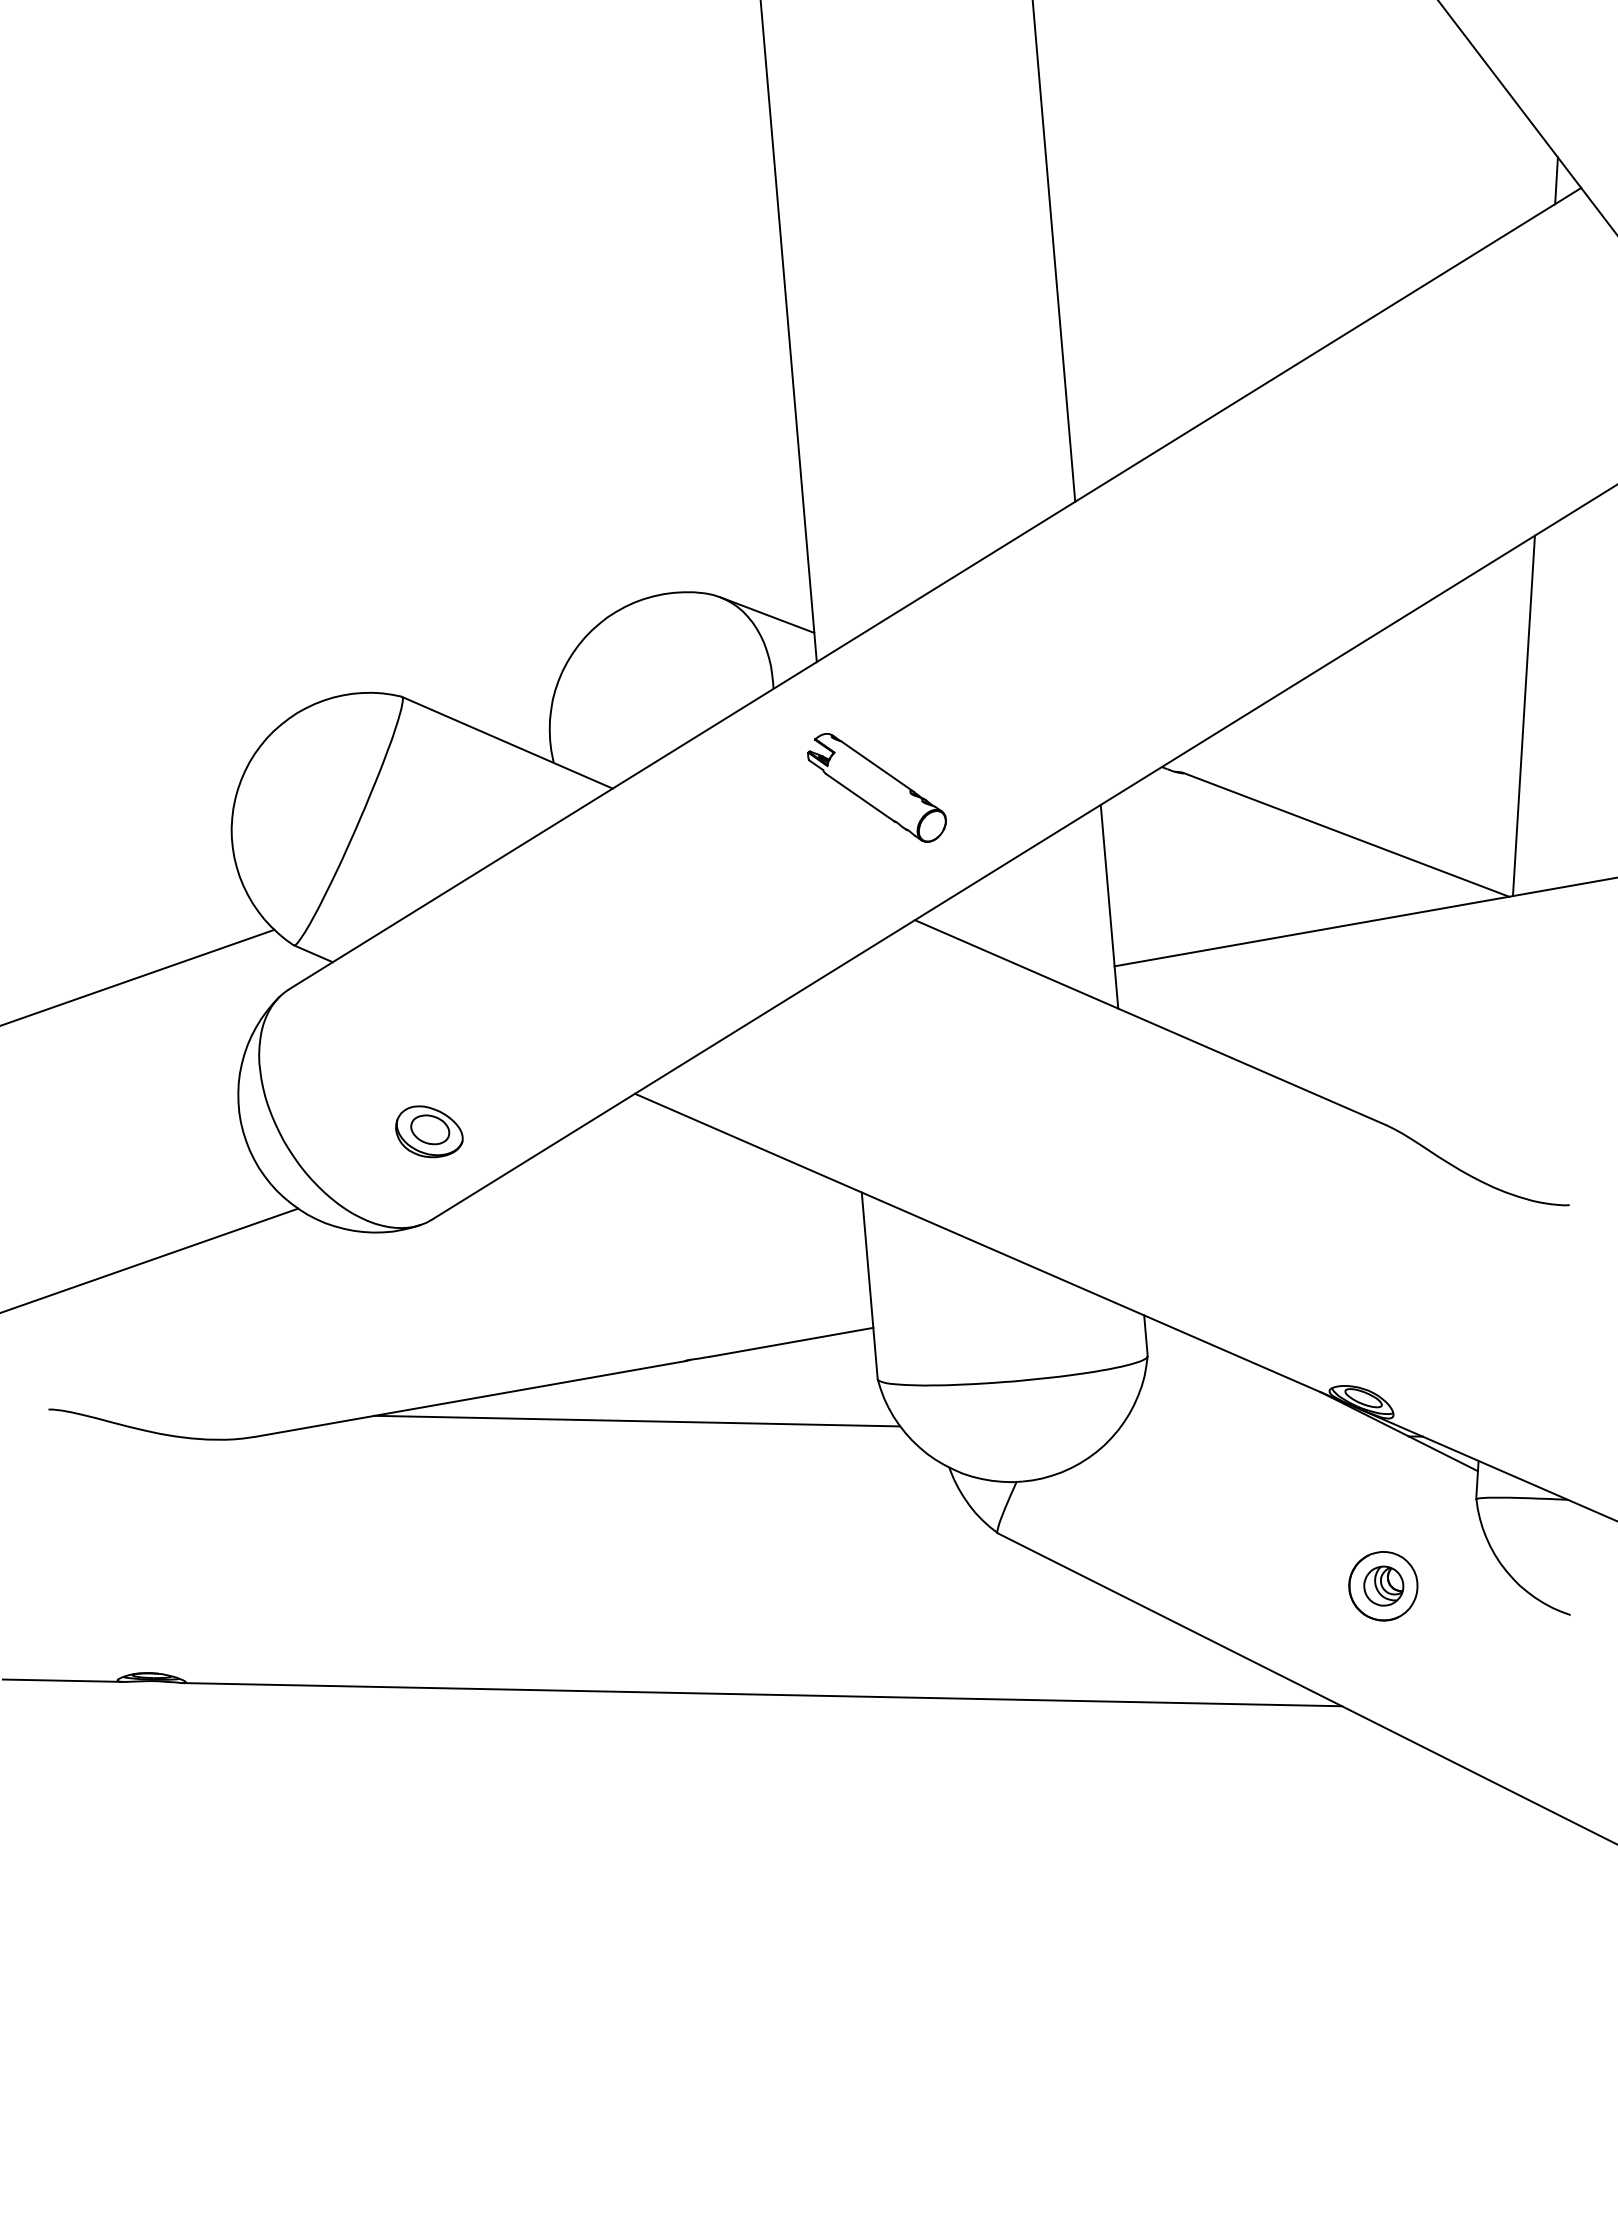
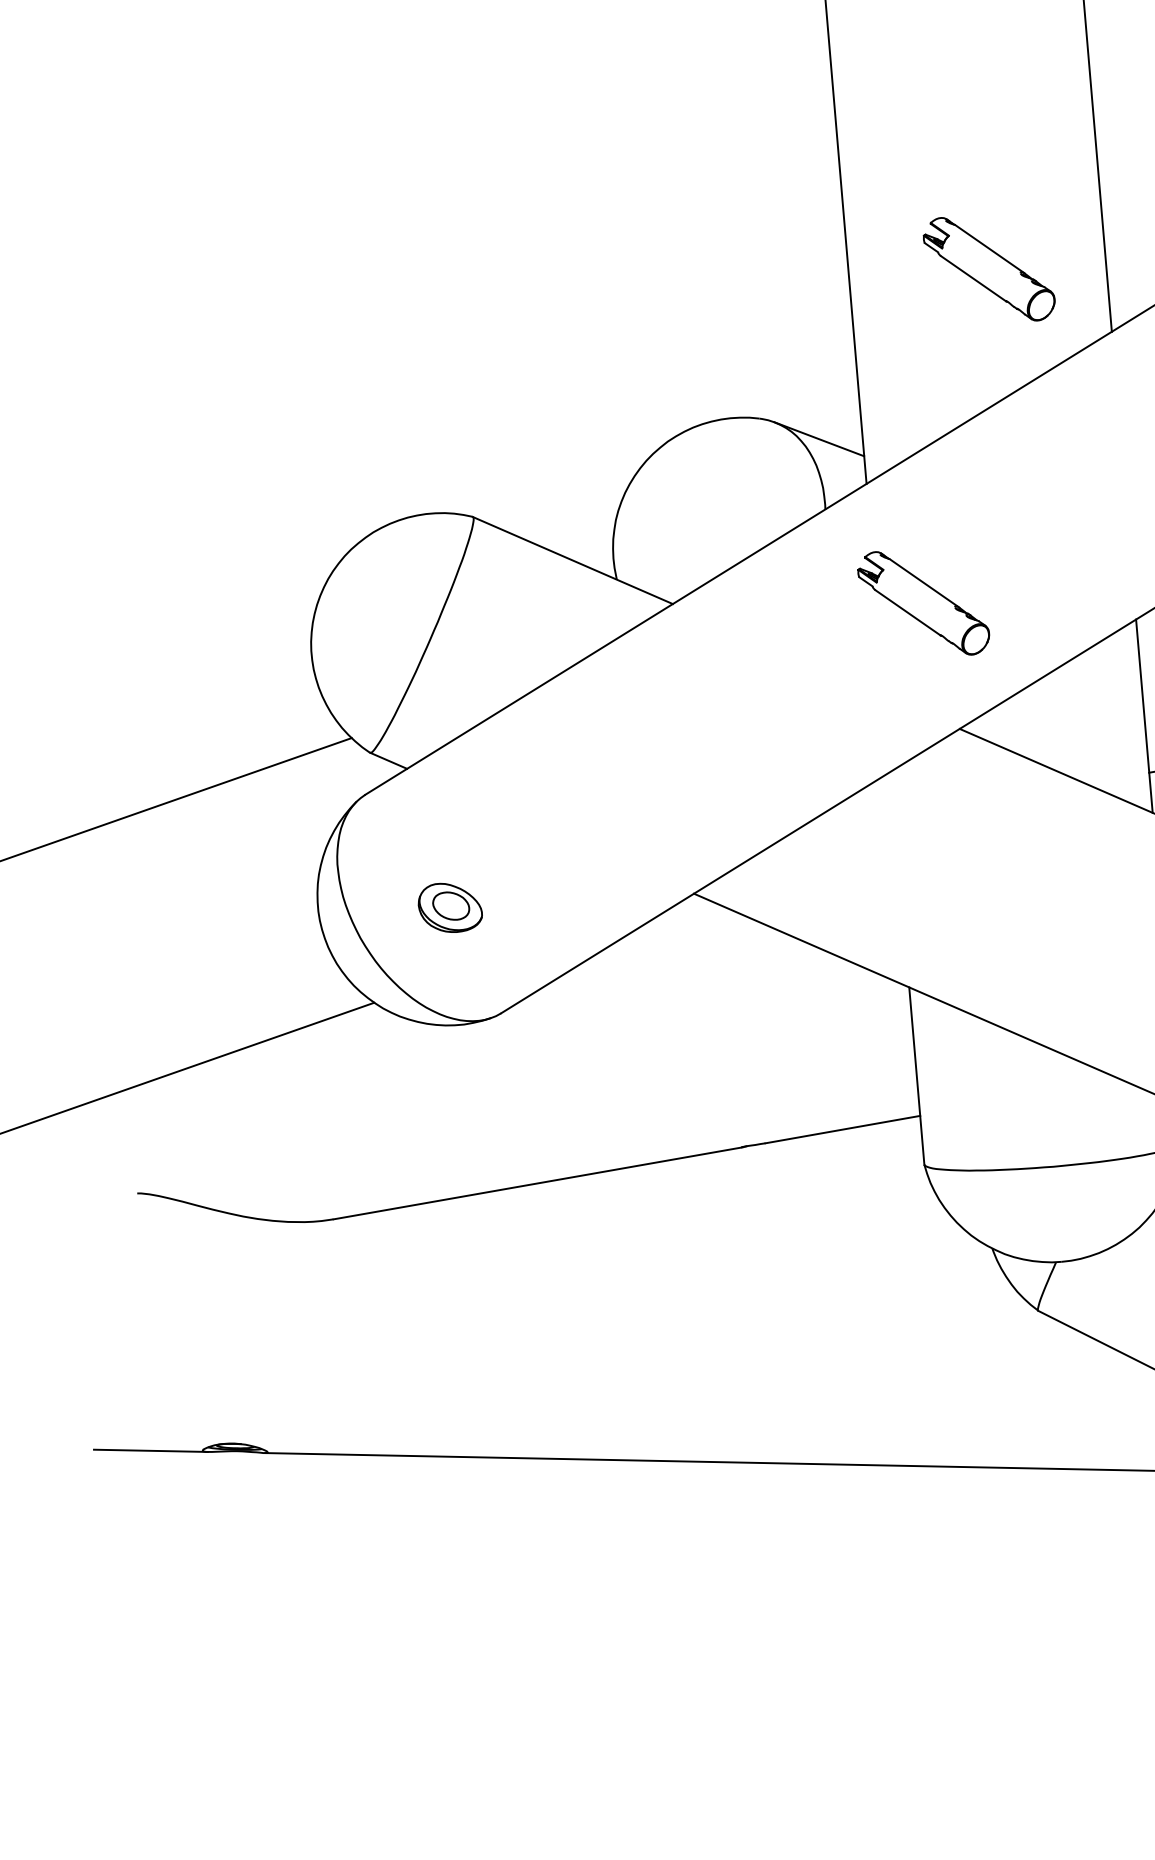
part: (945, 435) -> (988, 268), added
part: (429, 1131) -> (450, 907), moved
line: (637, 1420) -> (696, 1203), removed

